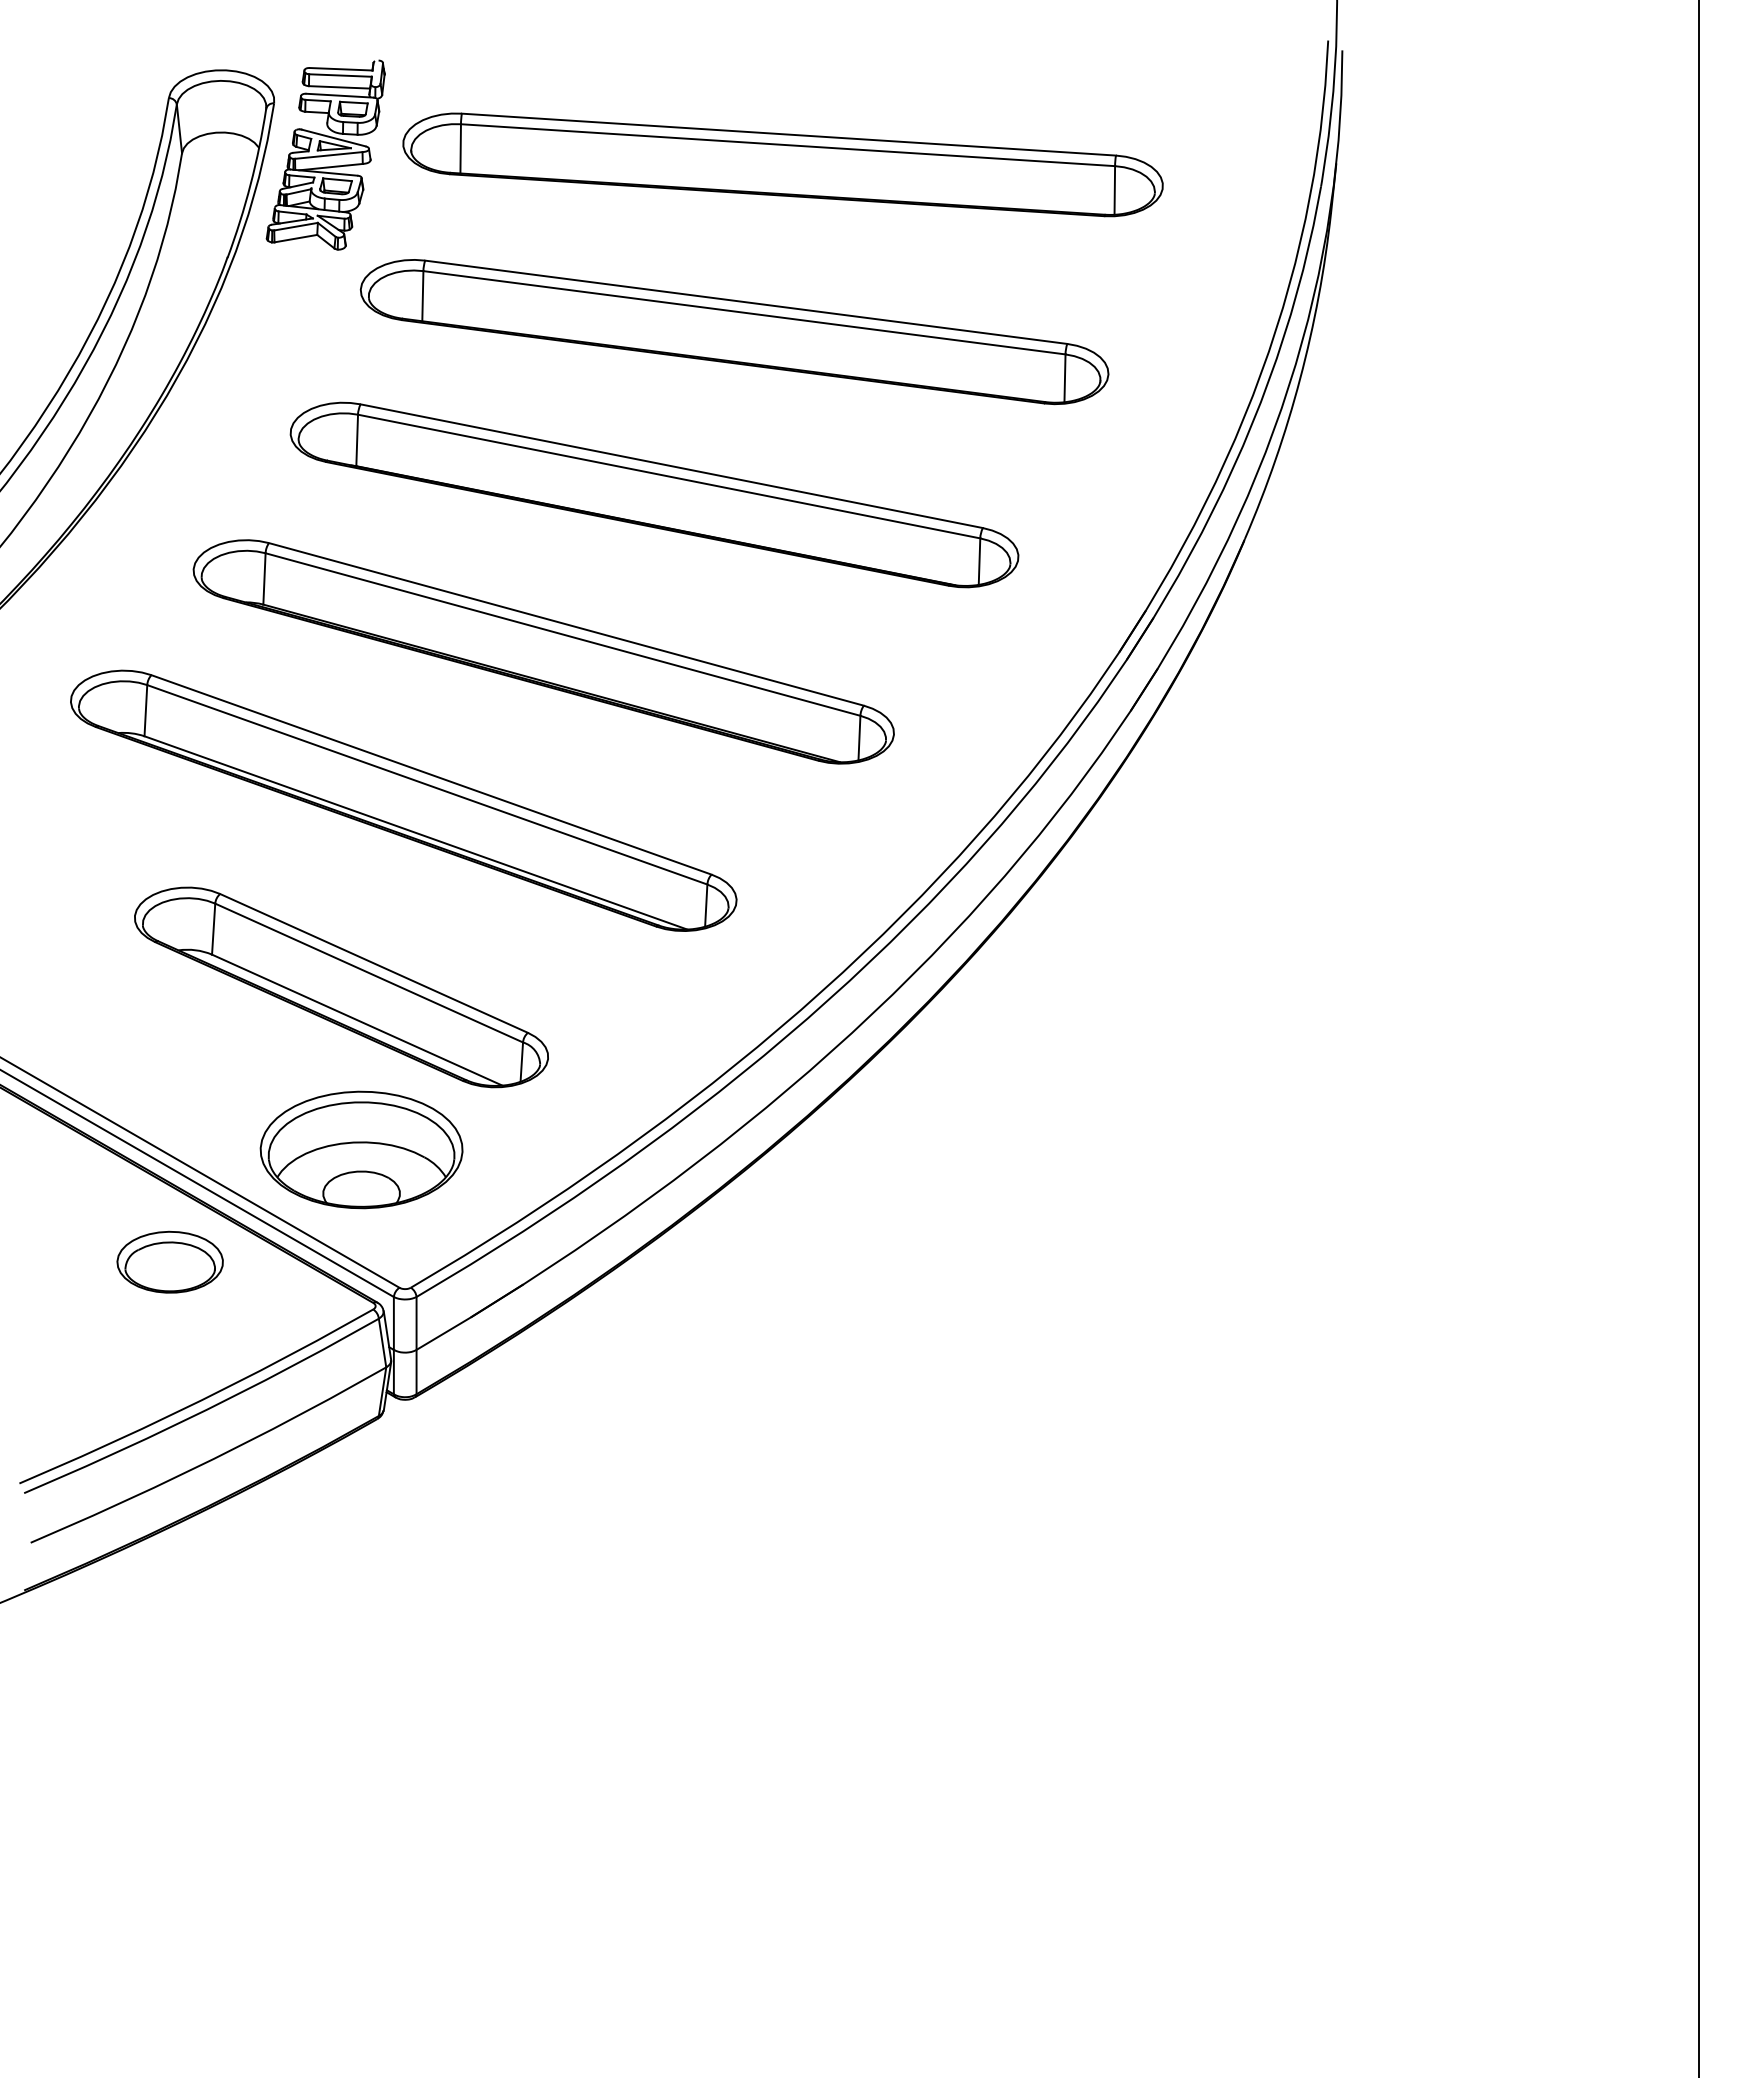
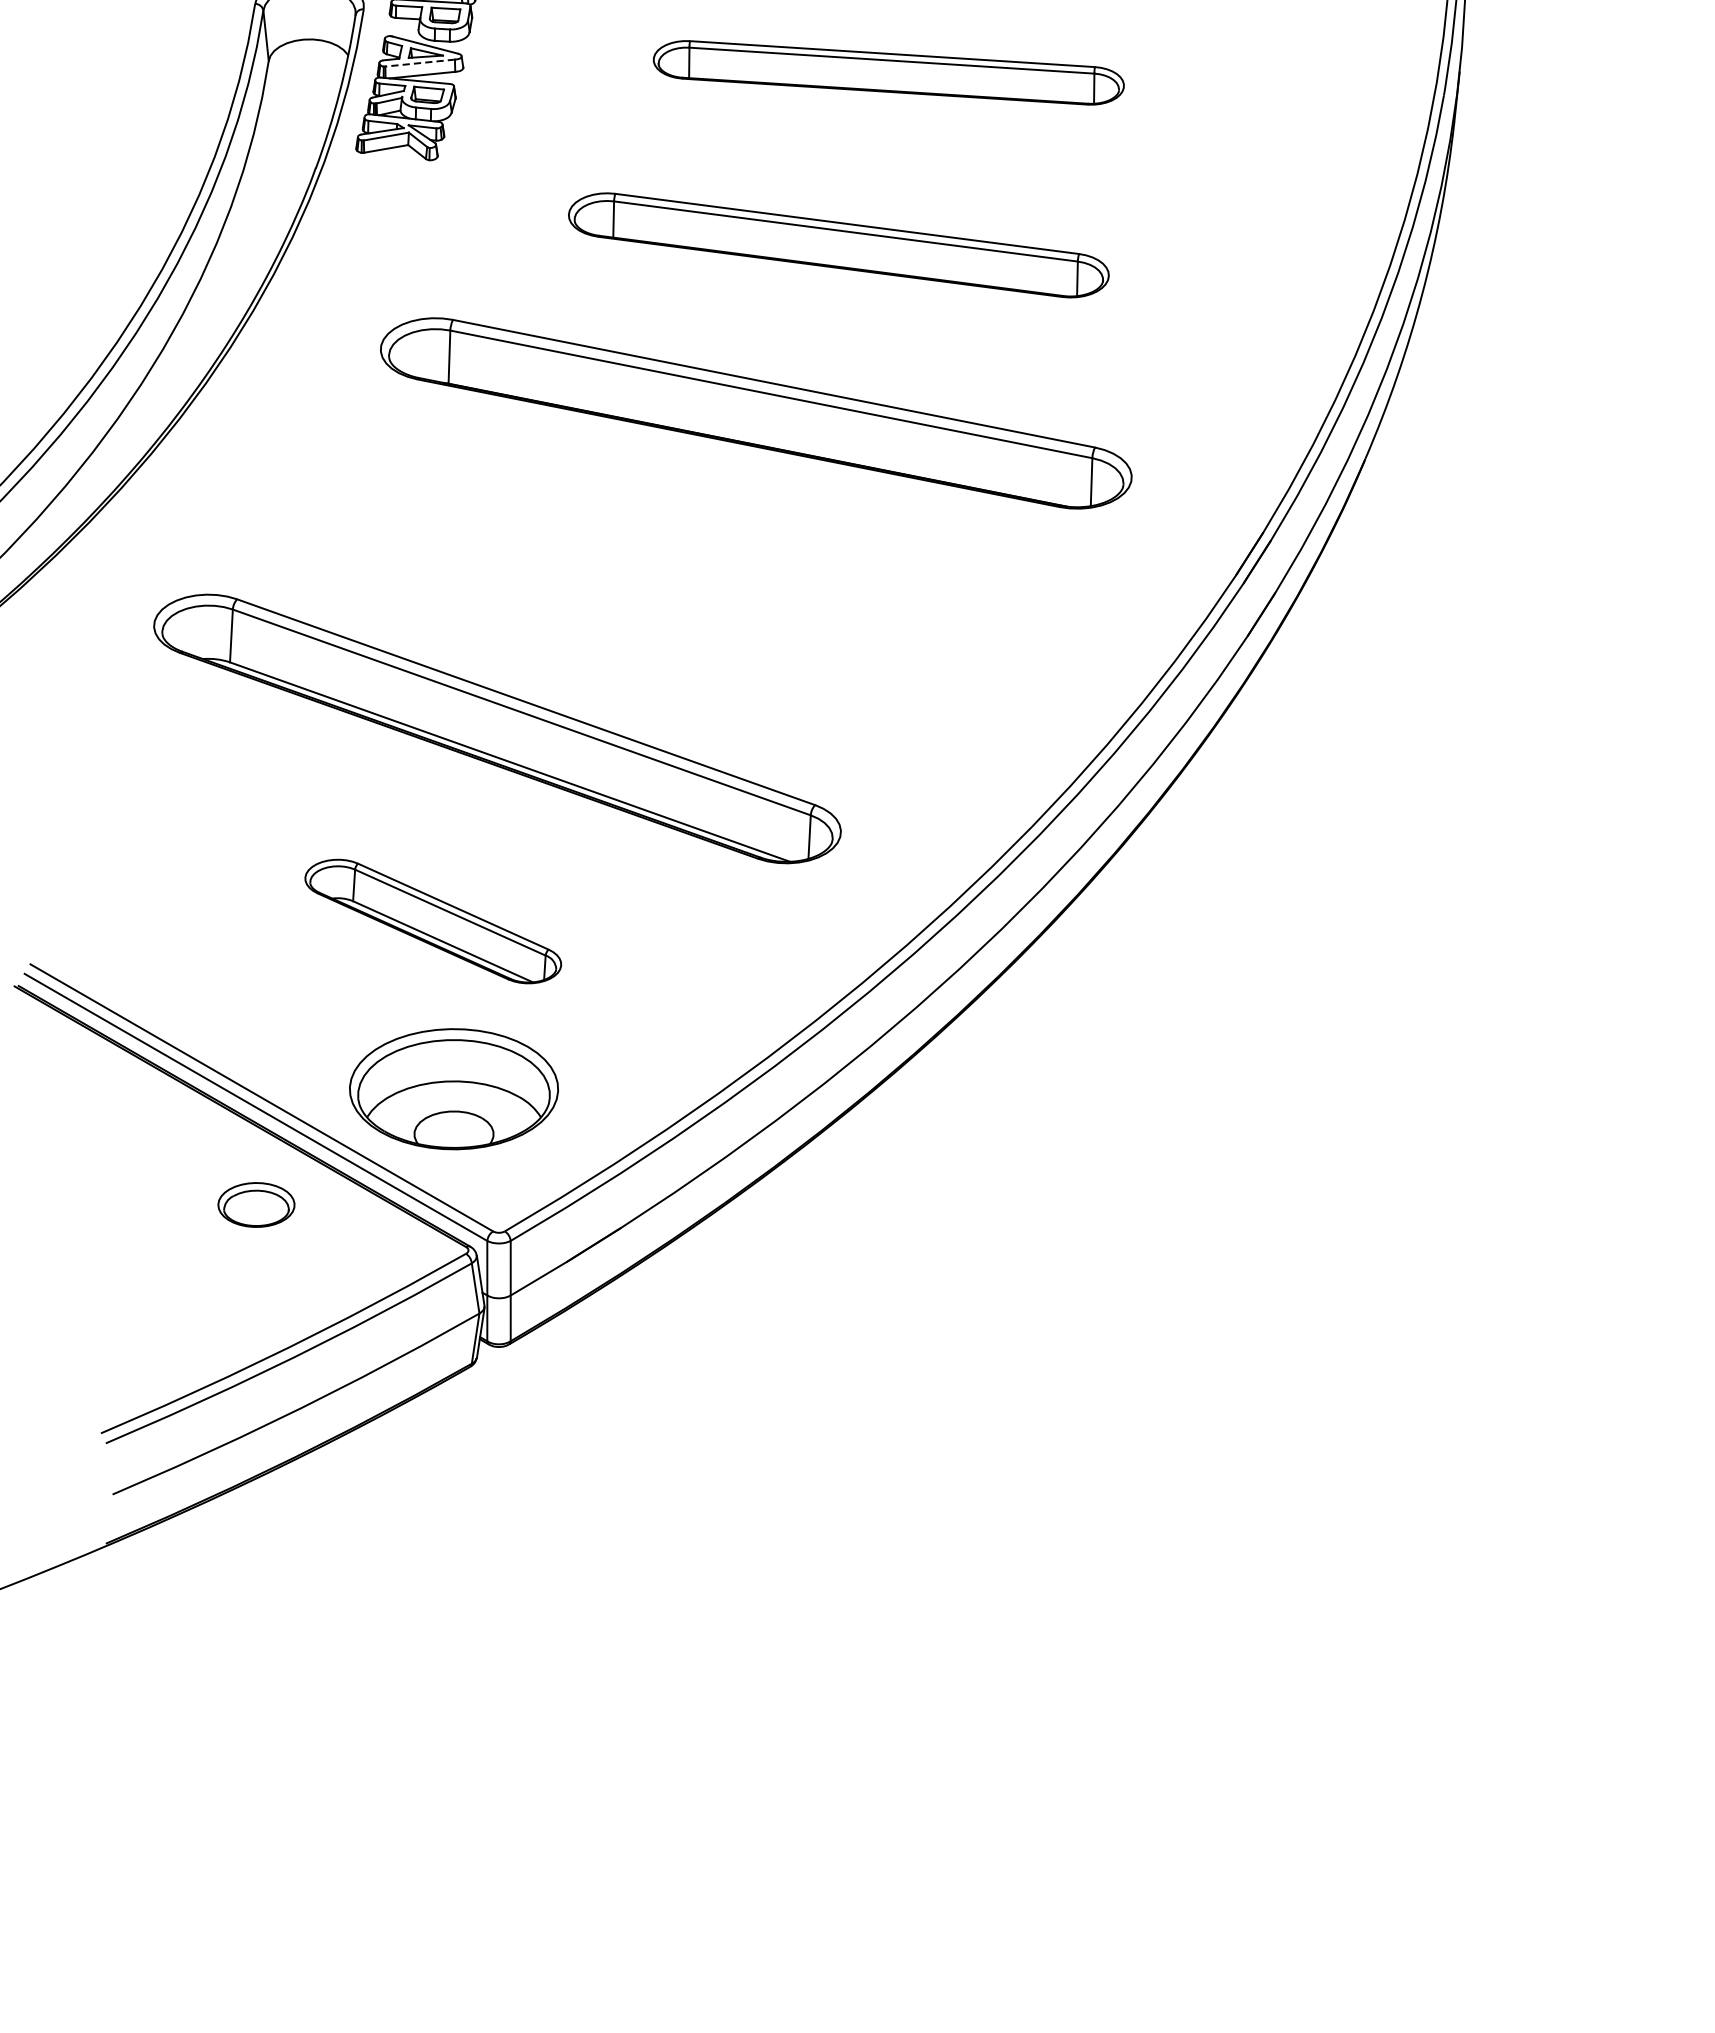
line: (328, 155) -> (419, 63), solid -> dashed
part: (782, 164) -> (888, 72), size x0.6
part: (734, 332) -> (838, 245), size x0.7
part: (543, 651) -> (641, 574), removed
part: (341, 987) -> (433, 921), size x0.6
part: (169, 1261) -> (255, 1204), size x0.7

